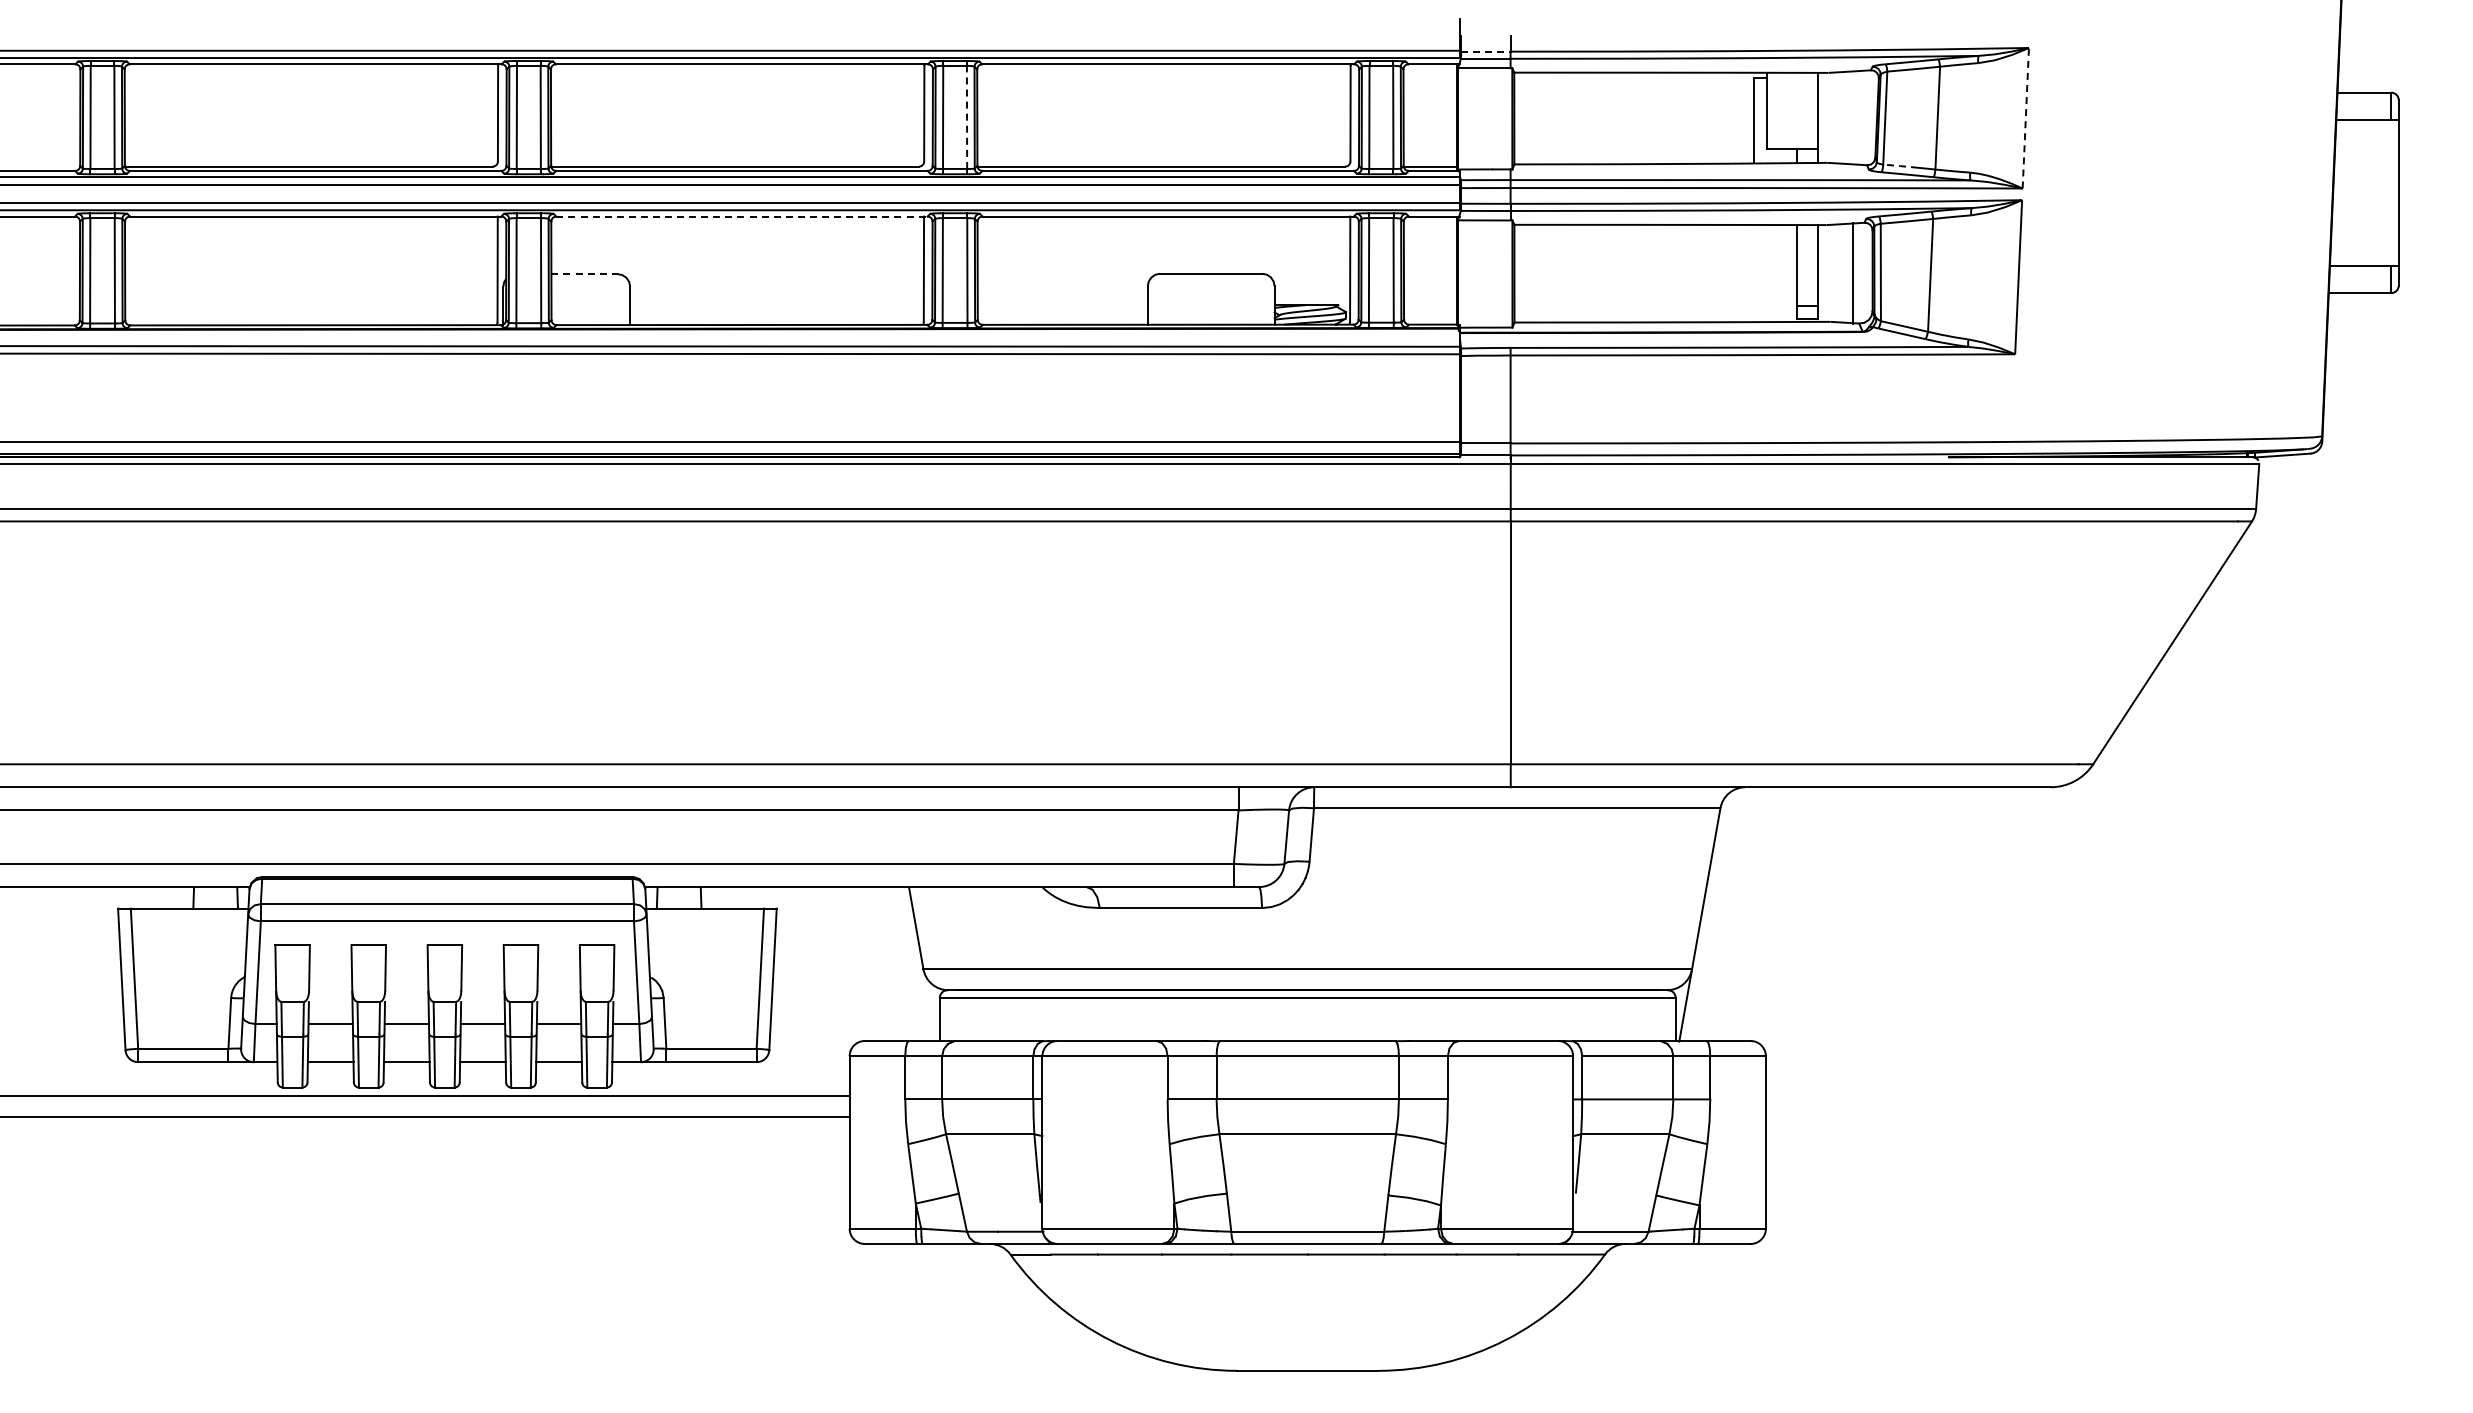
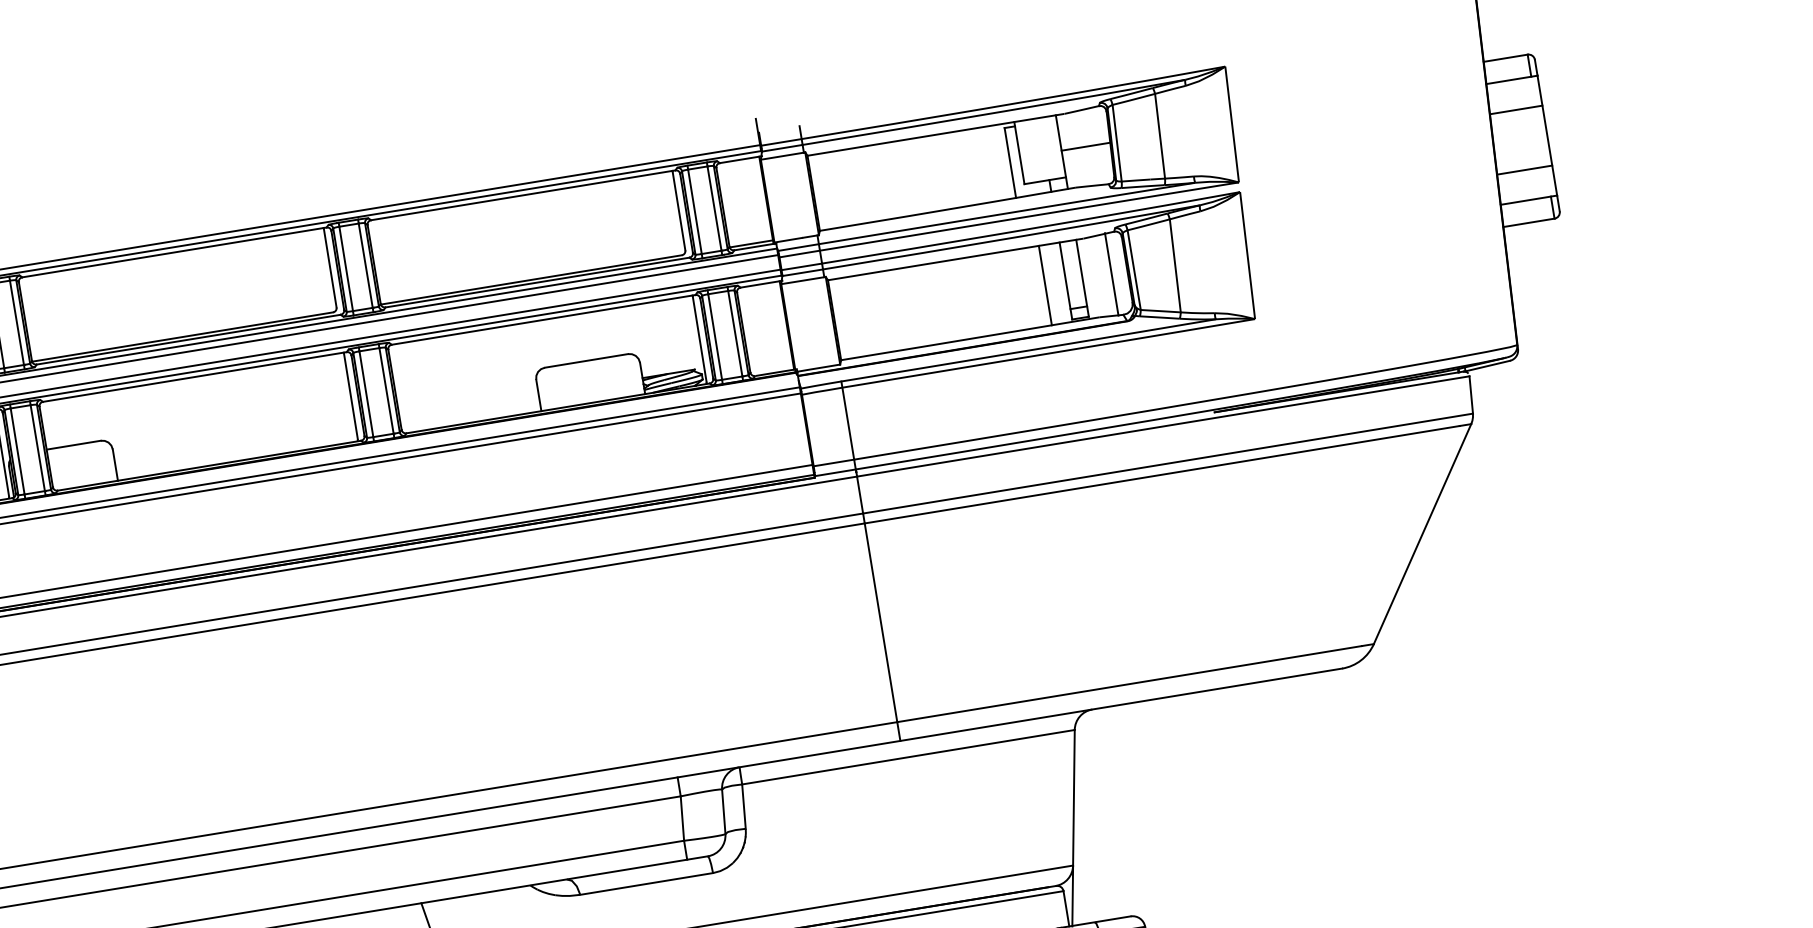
line: (1485, 51) -> (781, 142), dashed -> solid
line: (1847, 116) -> (1086, 147), added
line: (967, 117) -> (366, 265), dashed -> solid
line: (2025, 117) -> (1231, 123), dashed -> solid
line: (2366, 156) -> (1516, 110), added
line: (1900, 166) -> (1136, 180), dashed -> solid
line: (741, 216) -> (194, 377), dashed -> solid
line: (2364, 229) -> (1524, 170), added
line: (1772, 273) -> (1045, 285), added
line: (584, 274) -> (73, 445), dashed -> solid

